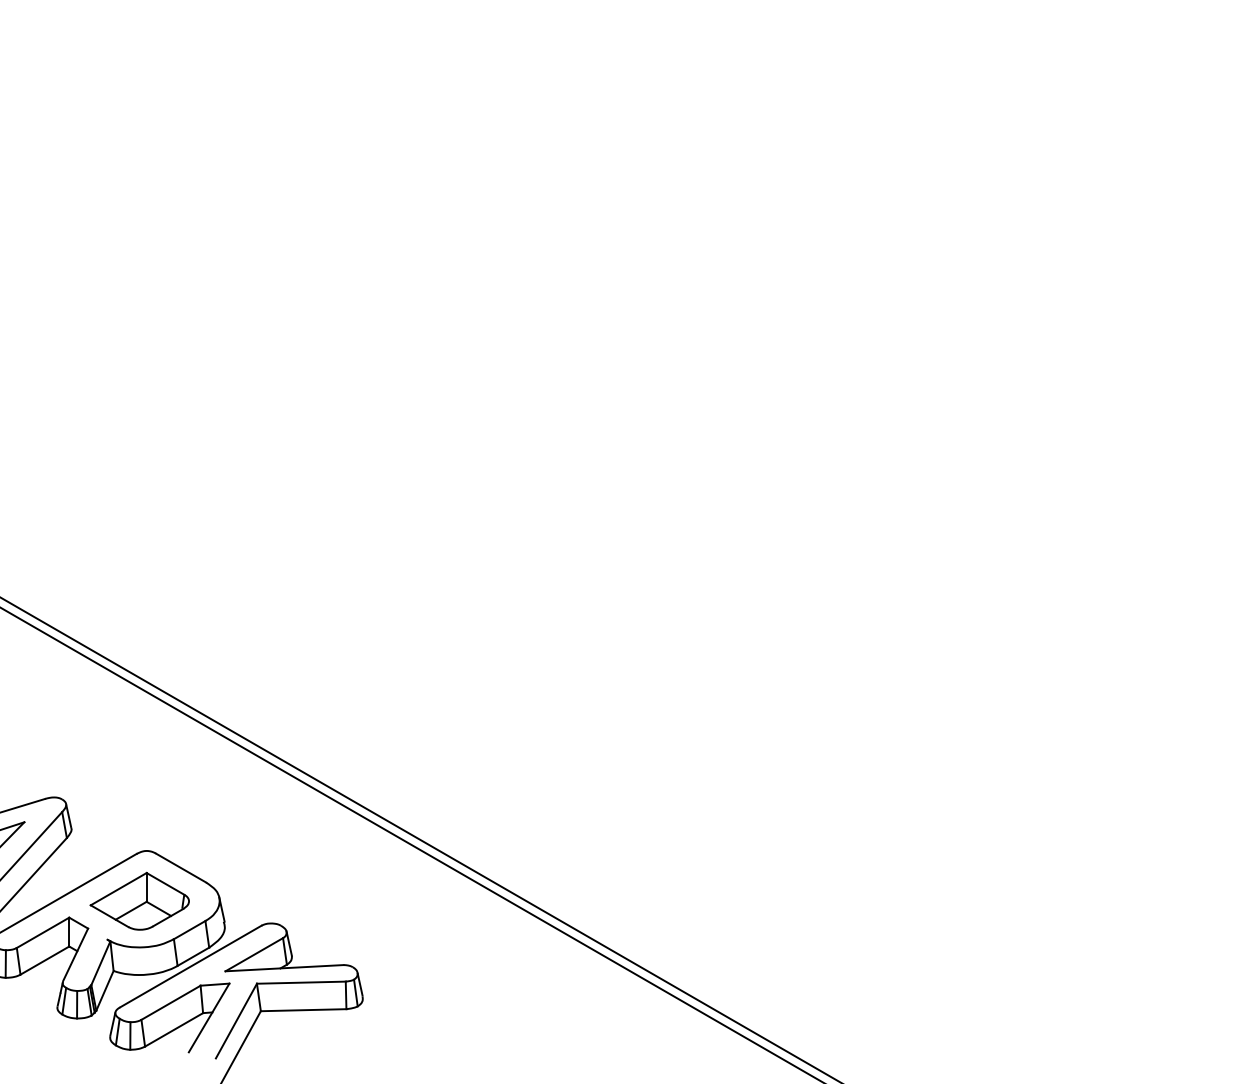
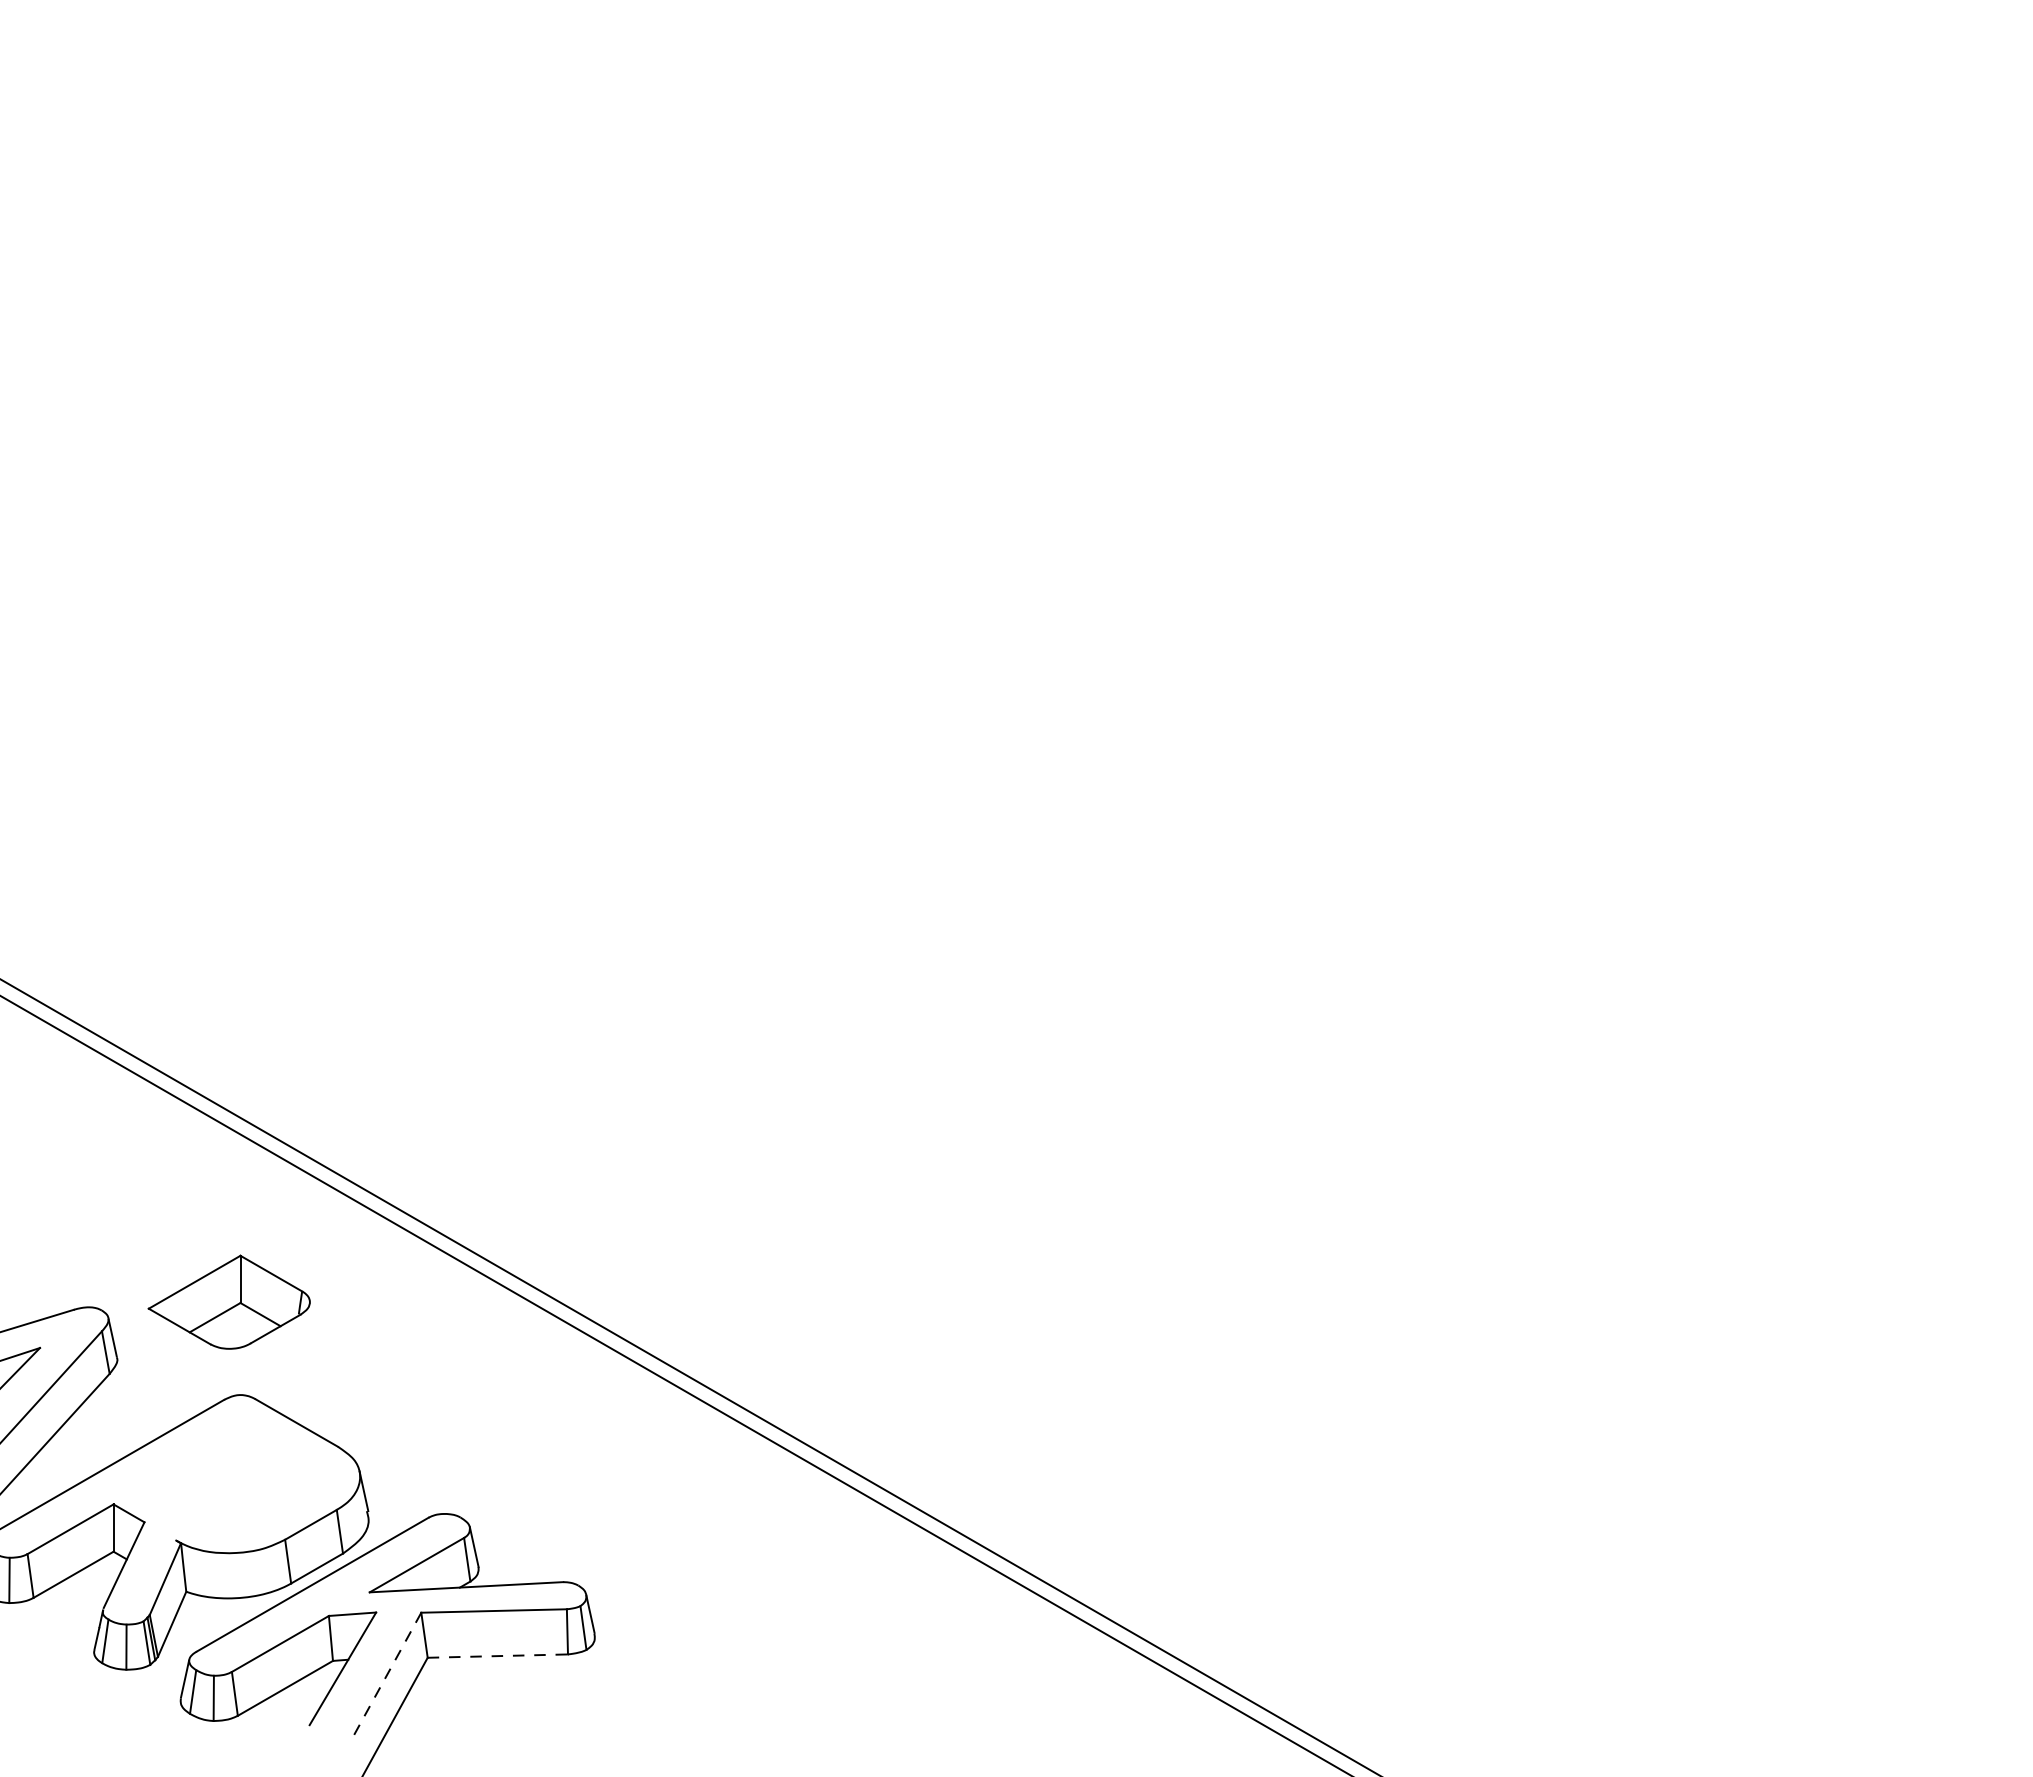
part: (139, 900) -> (228, 1300), moved
line: (303, 1010) -> (497, 1656), solid -> dashed
line: (236, 1021) -> (387, 1674), solid -> dashed

